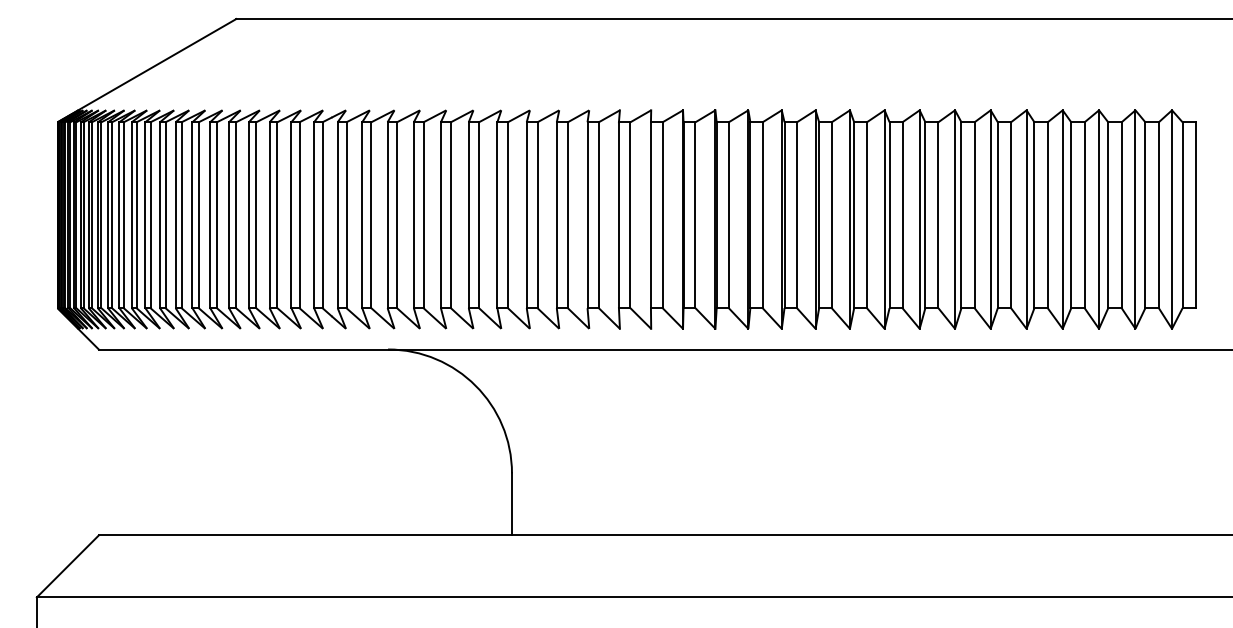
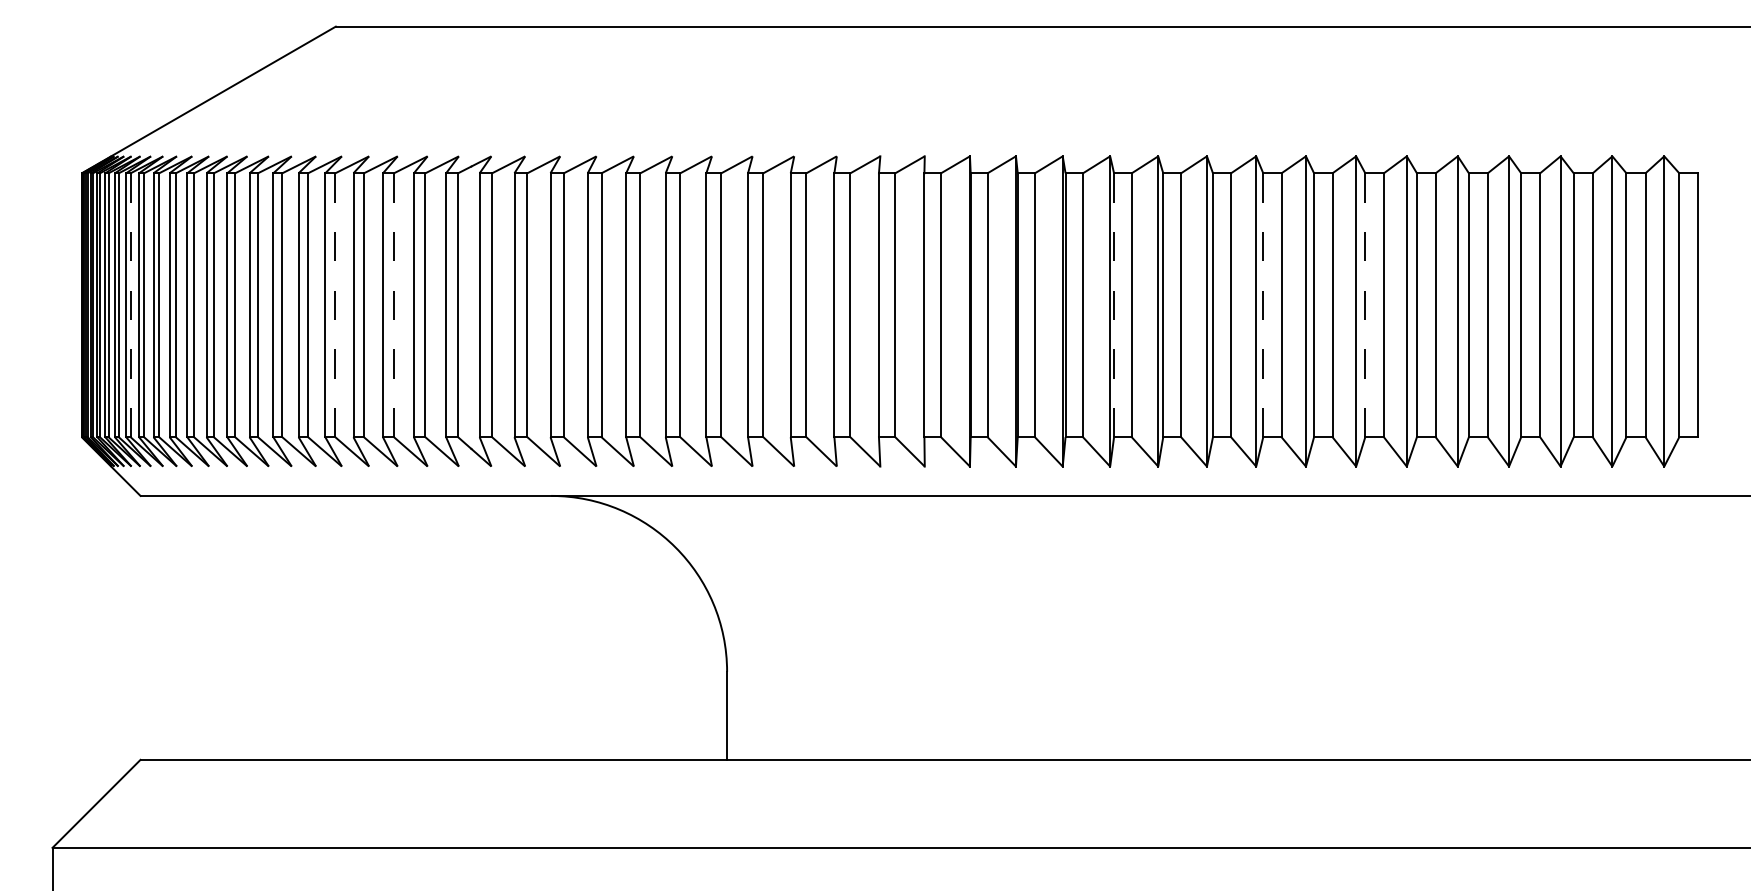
line: (91, 215) -> (130, 305), solid -> dashed
line: (236, 215) -> (335, 305), solid -> dashed
line: (277, 215) -> (394, 305), solid -> dashed
line: (784, 215) -> (1114, 305), solid -> dashed
line: (889, 215) -> (1263, 305), solid -> dashed
line: (961, 215) -> (1365, 305), solid -> dashed

